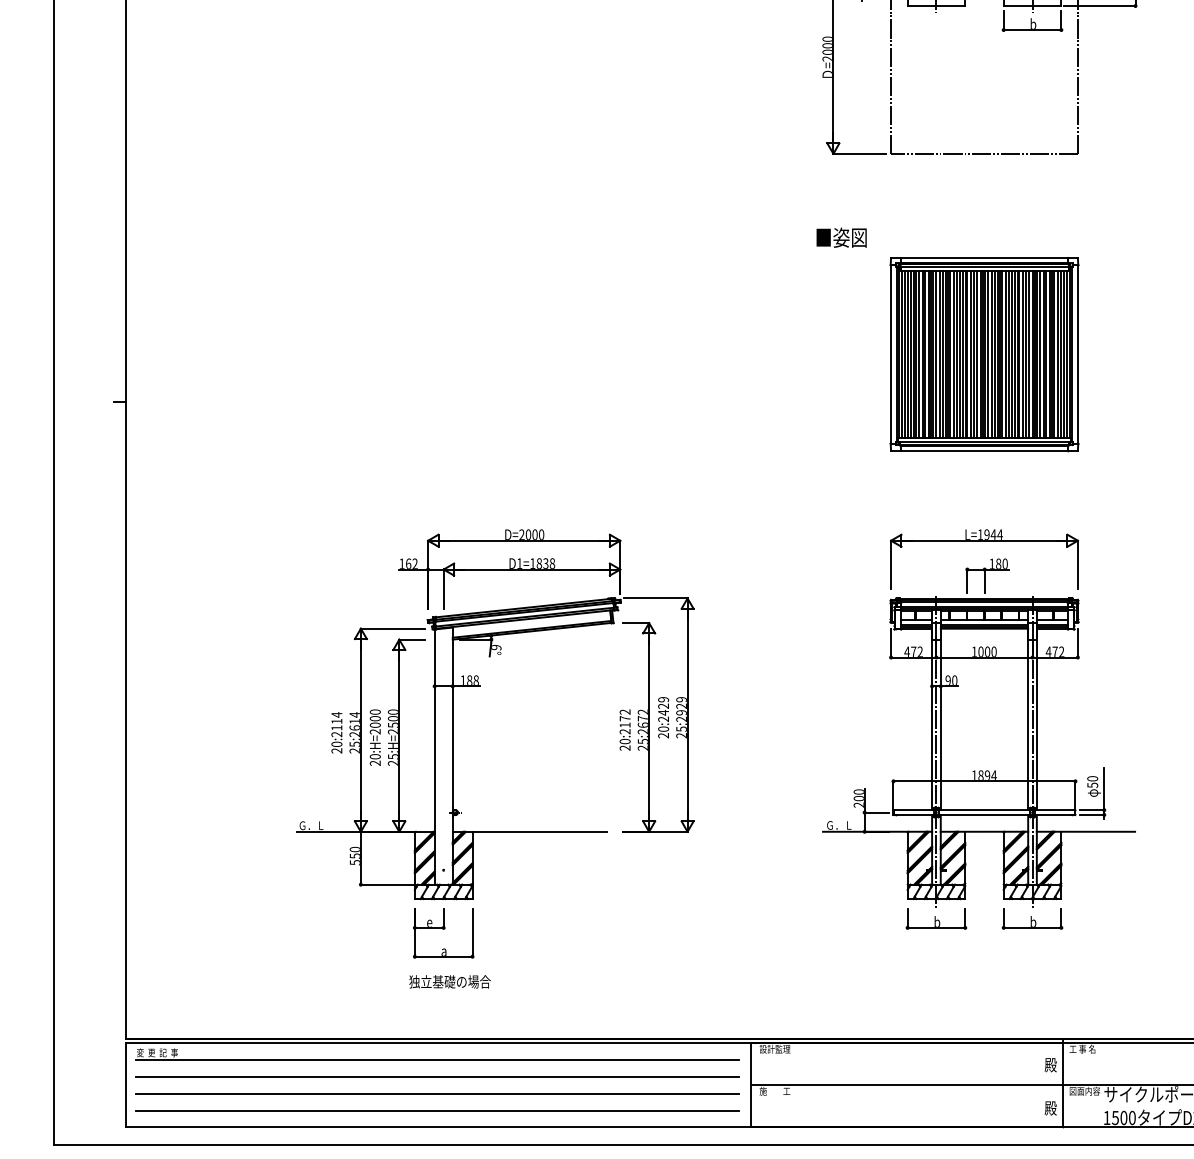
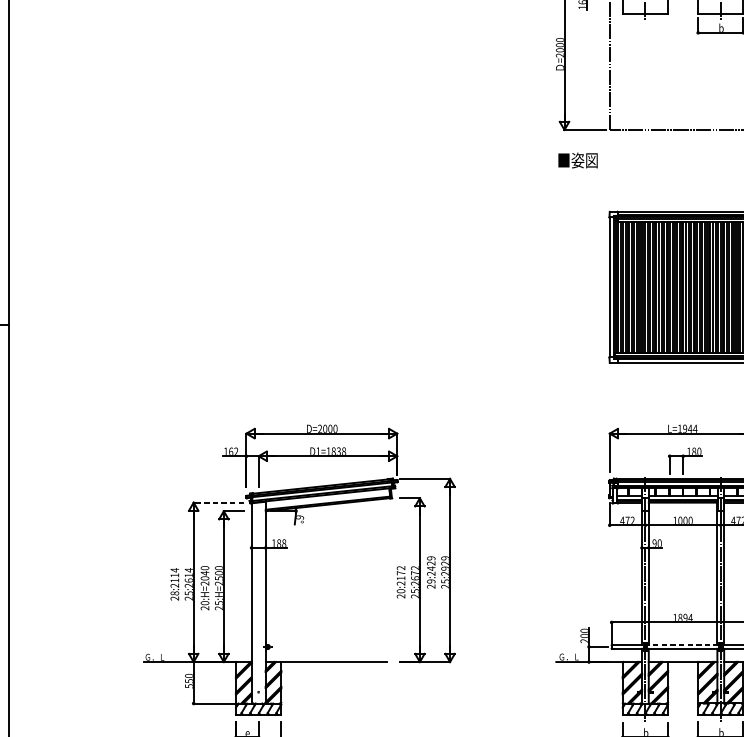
text: (841, 237) -> (577, 160), moved
line: (392, 628) -> (218, 502), solid -> dashed
text: (374, 718) -> (204, 573), 20:H=2000 -> 20:H=2040
text: (663, 728) -> (431, 580), 20:2429 -> 29:2429
text: (337, 743) -> (175, 592), 20:2114 -> 28:2114
line: (984, 810) -> (683, 645), solid -> dashed

